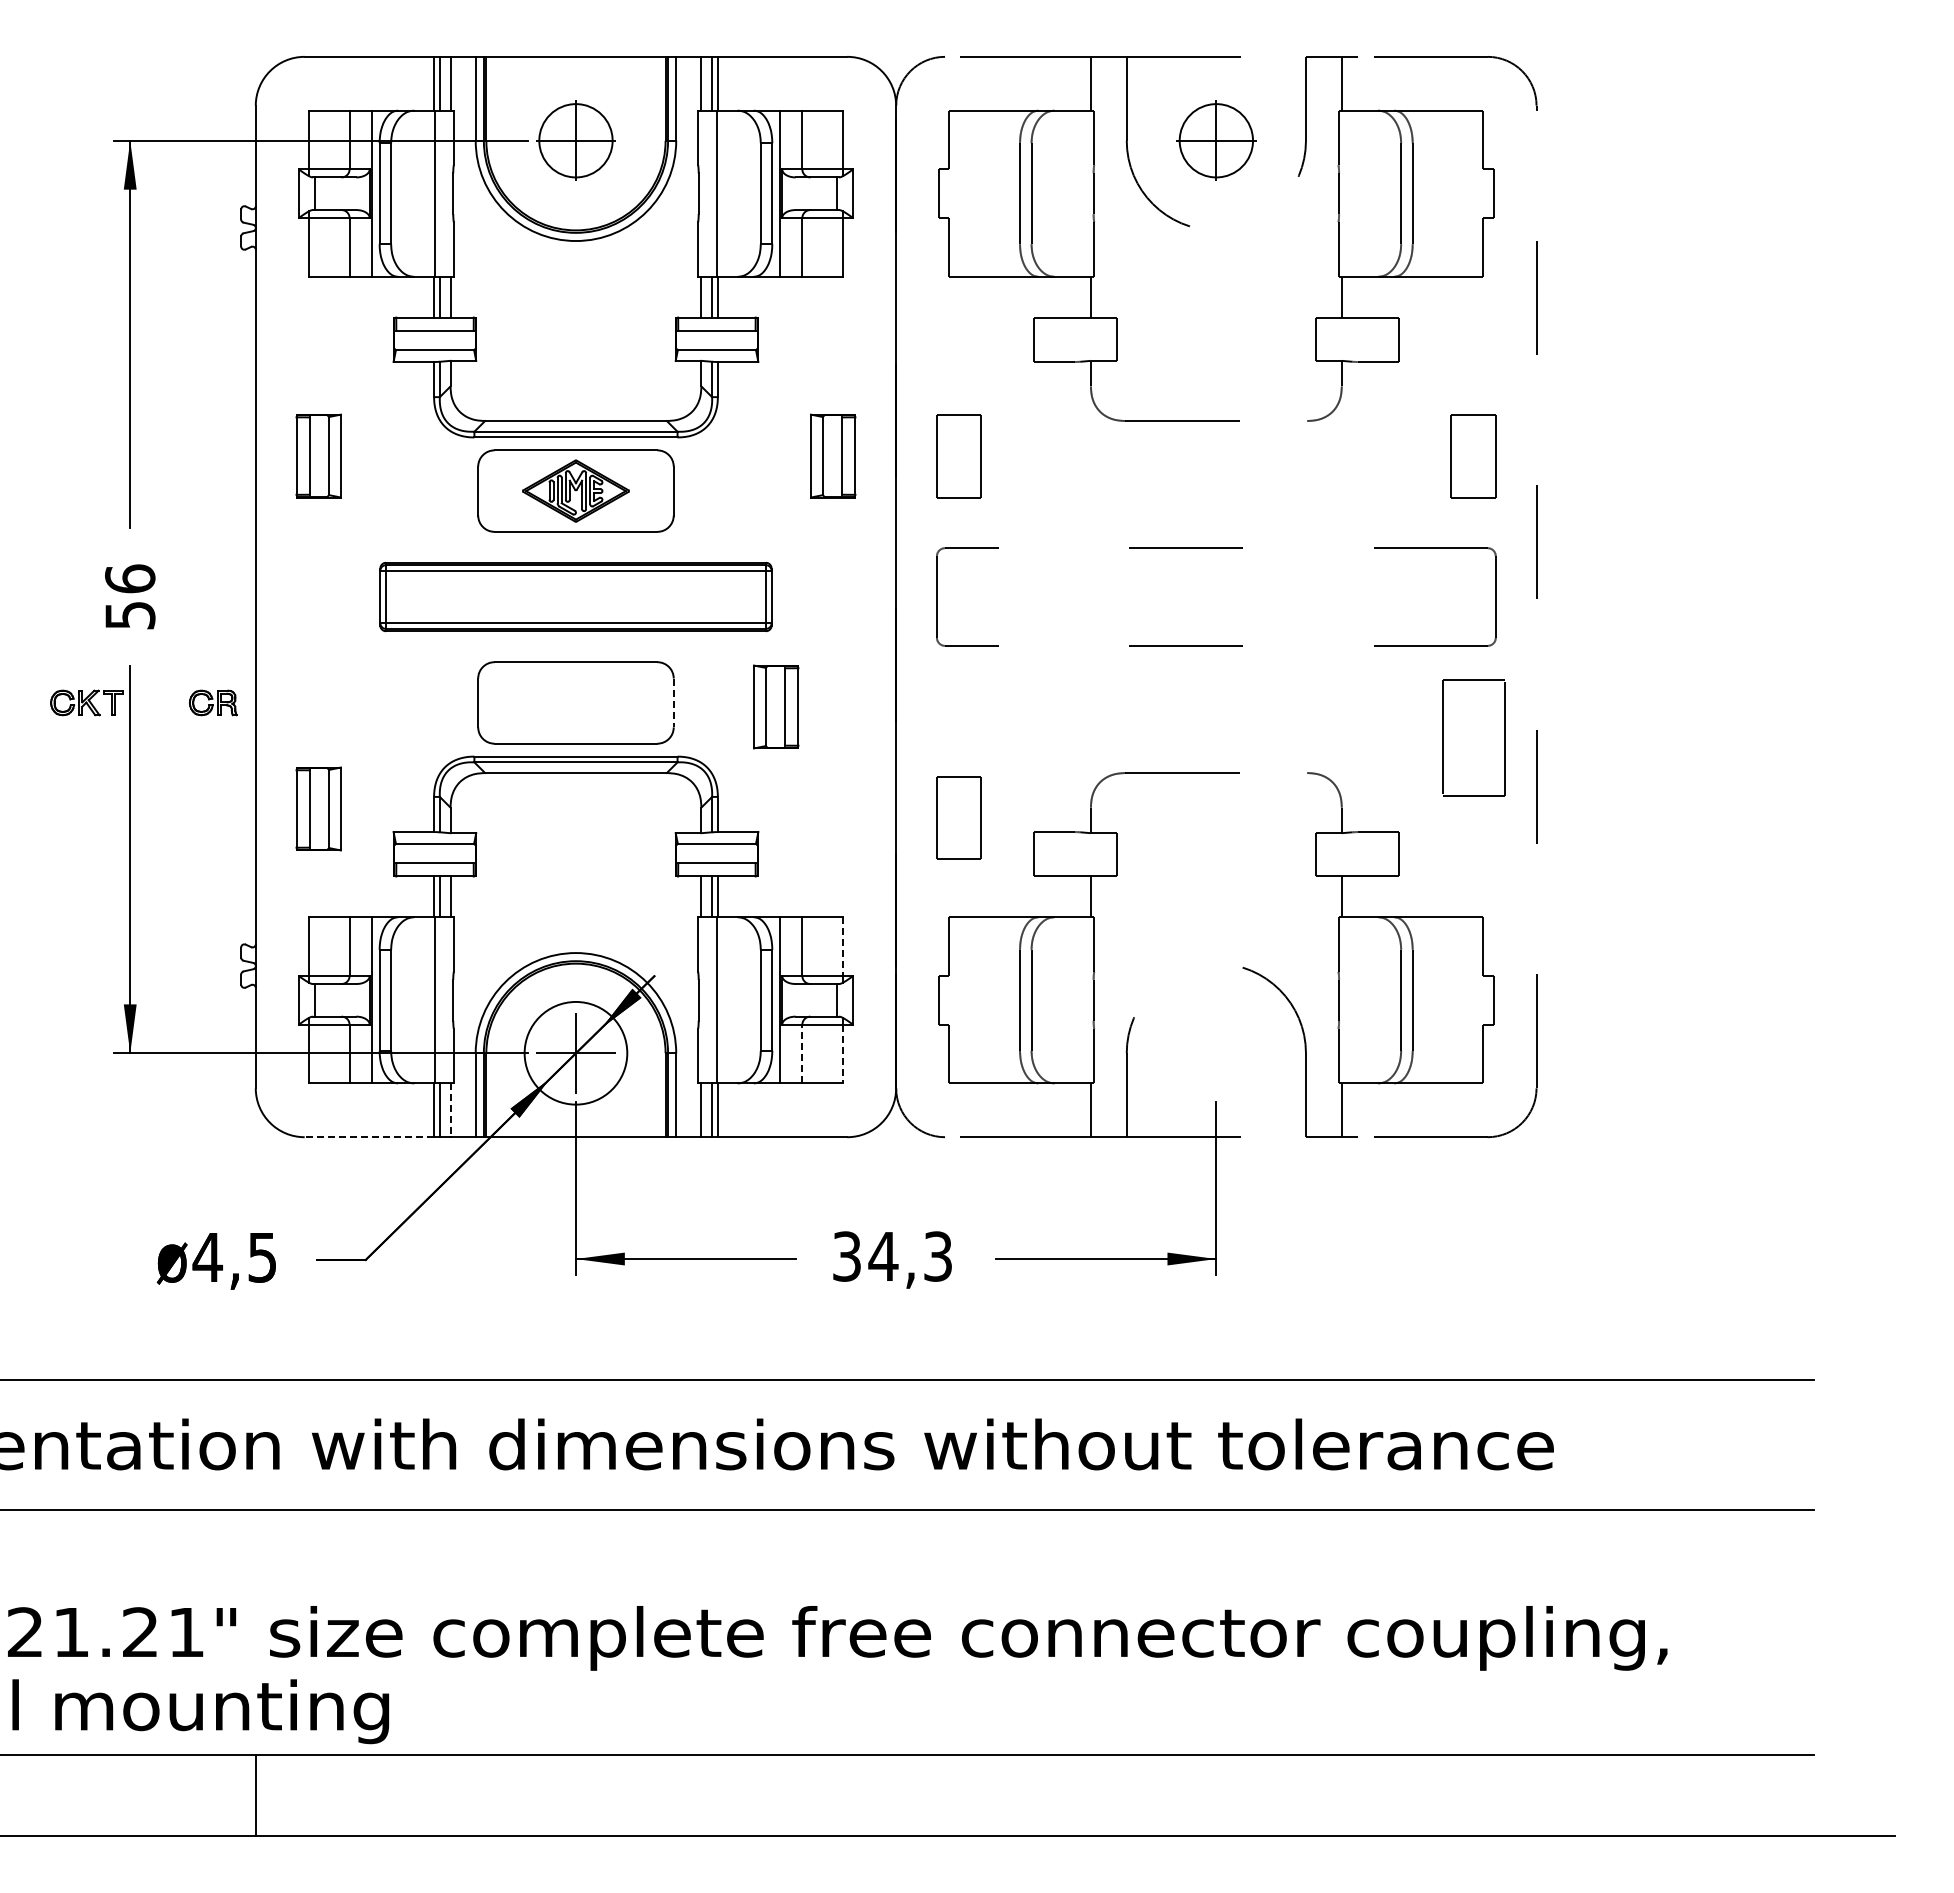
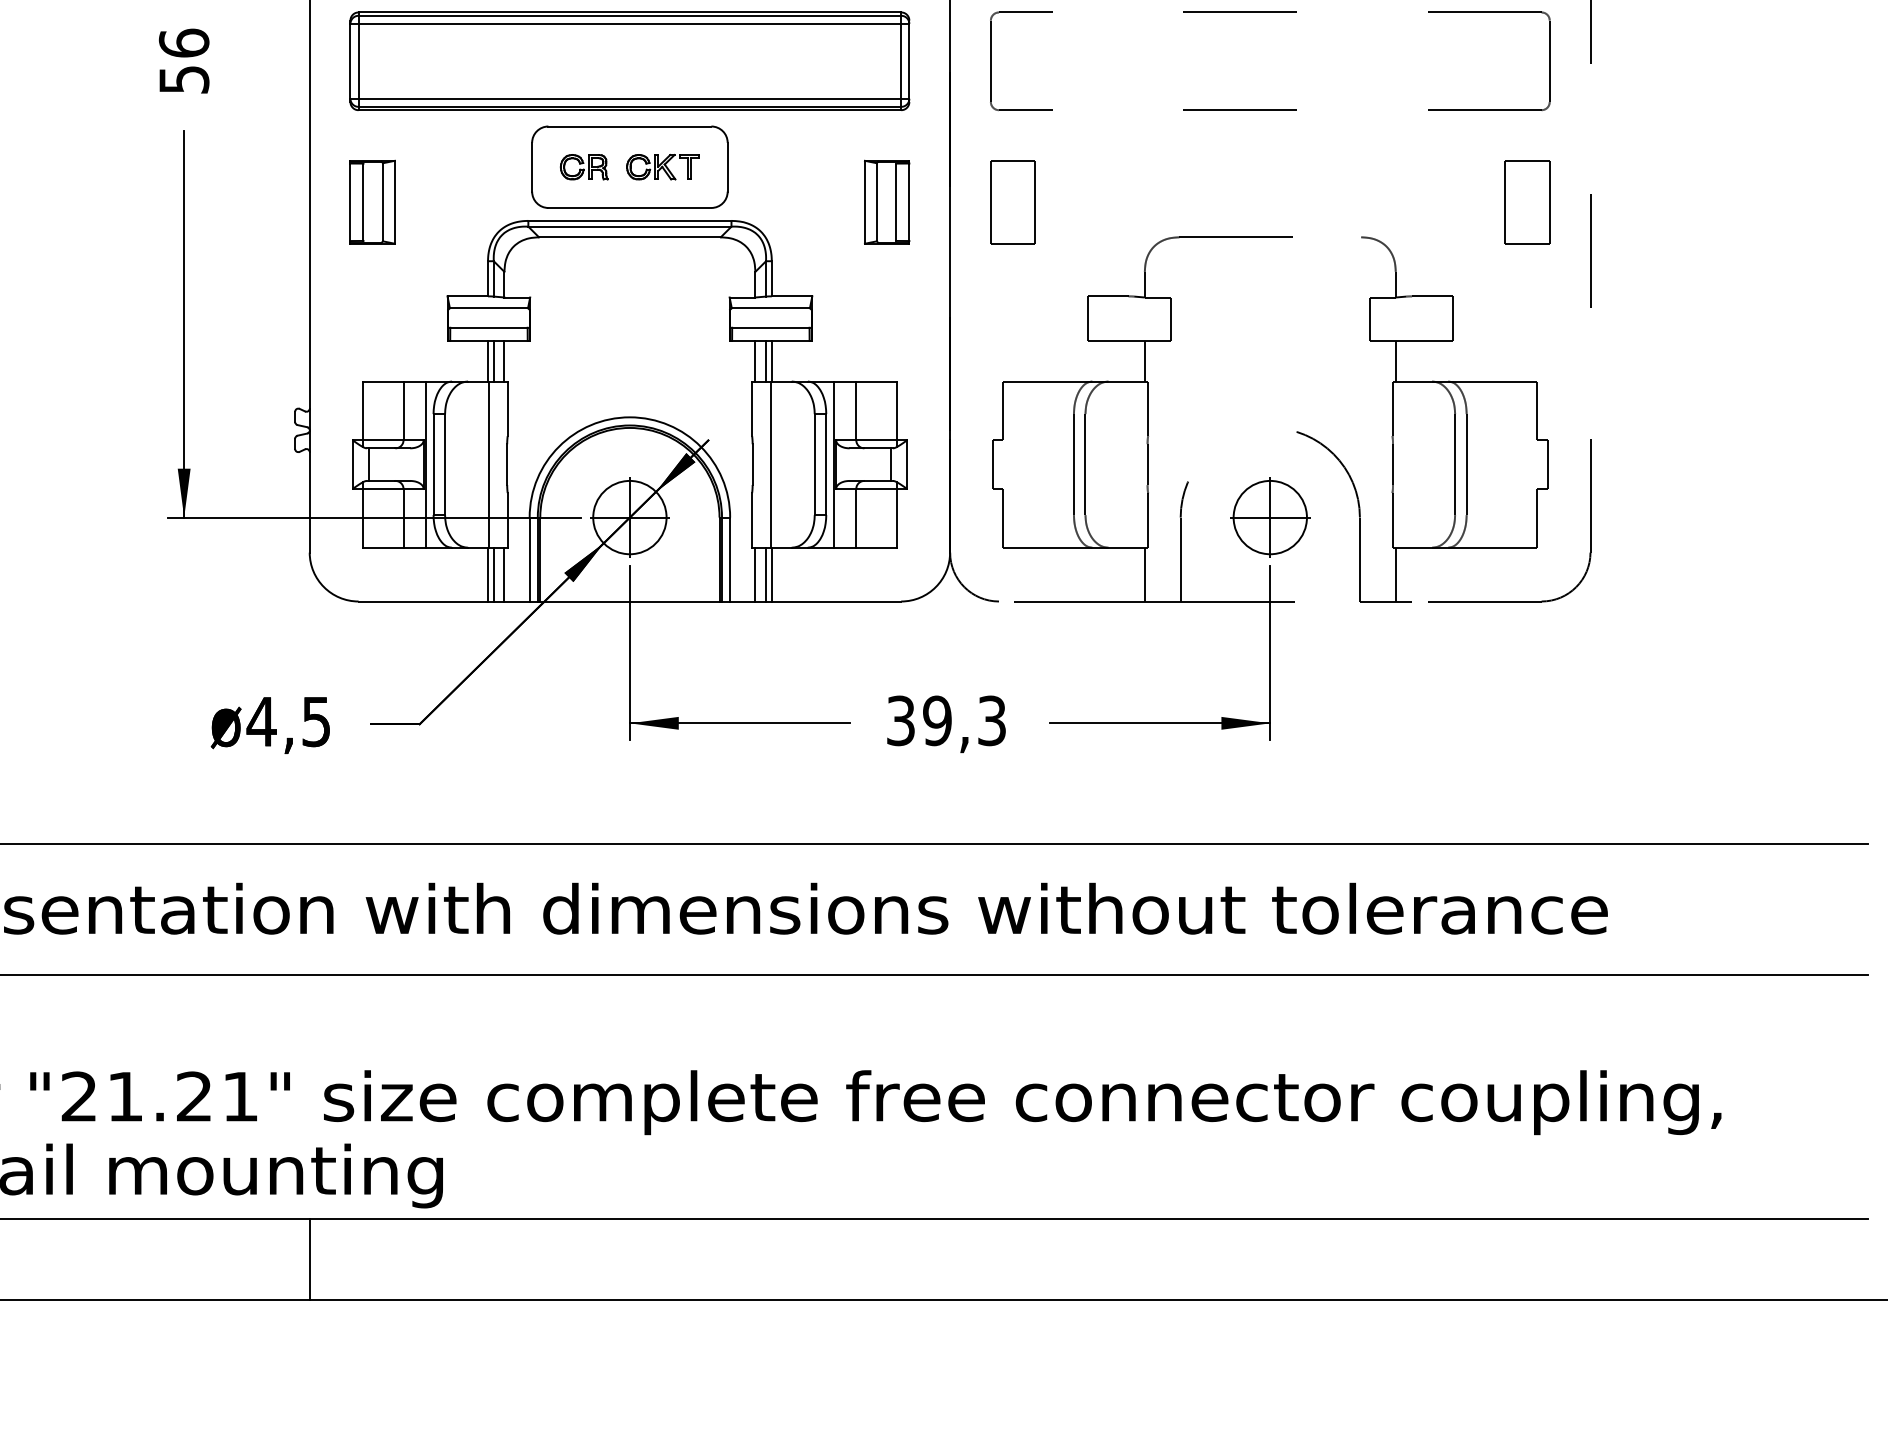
part: (575, 596) -> (629, 60), size x1.43
part: (86, 702) -> (662, 166), moved
part: (213, 702) -> (584, 166), moved
line: (673, 703) -> (727, 167), dashed -> solid
part: (776, 706) -> (887, 201), moved
part: (1473, 737) -> (1527, 201), size x0.71
part: (318, 808) -> (372, 201), moved
part: (958, 817) -> (1012, 201), moved
line: (842, 947) -> (896, 411), dashed -> solid
circle: (575, 1052) -> (629, 516), size x0.71
line: (802, 1053) -> (856, 517), dashed -> solid
part: (1216, 1053) -> (1270, 517), added
line: (842, 1054) -> (896, 518), dashed -> solid
line: (450, 1110) -> (504, 574), dashed -> solid
line: (369, 1137) -> (423, 601), dashed -> solid
text: (883, 1256) -> (937, 720), 34,3 -> 39,3

